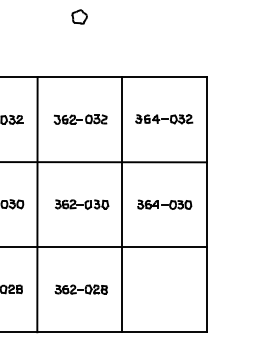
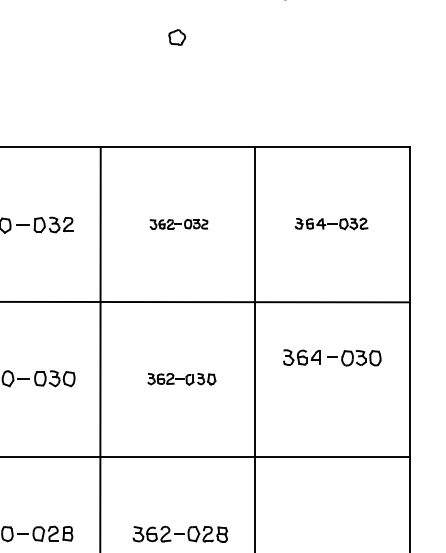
part: (79, 16) -> (177, 36), size x0.6
part: (80, 119) -> (178, 224), size x0.6
part: (164, 119) -> (331, 224), size x0.7
part: (82, 204) -> (182, 379), size x0.7
part: (164, 204) -> (331, 357), moved

